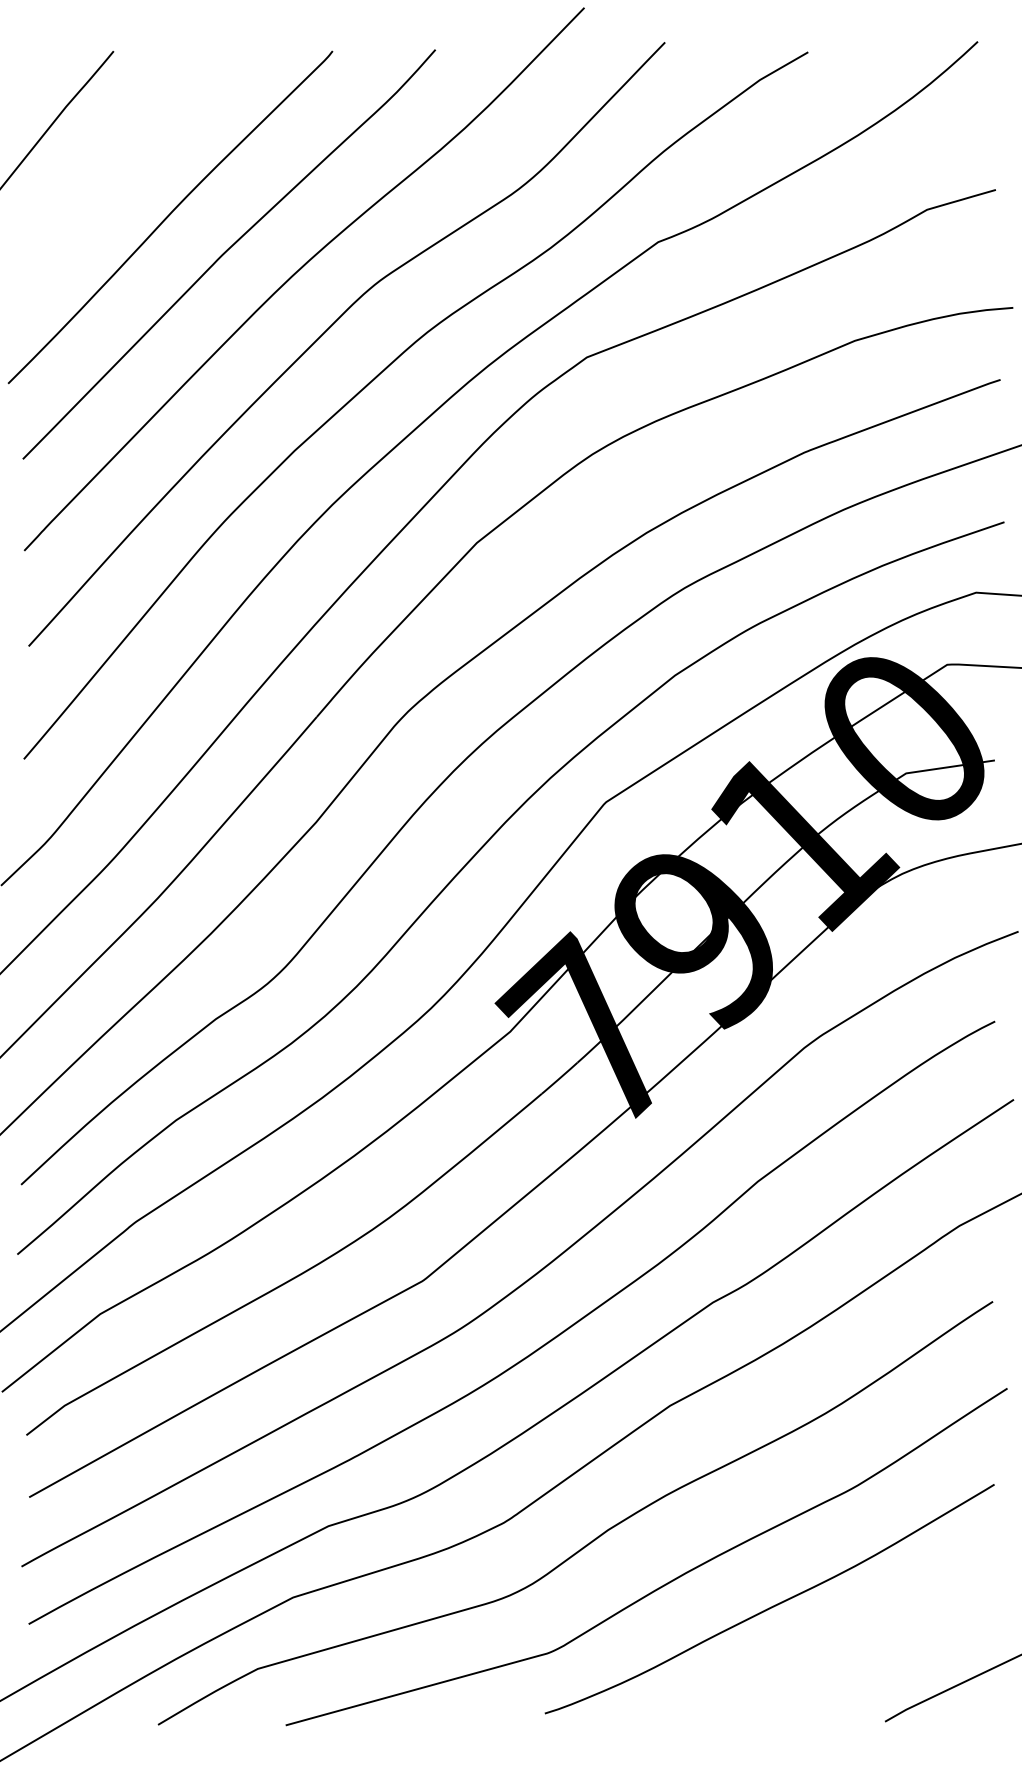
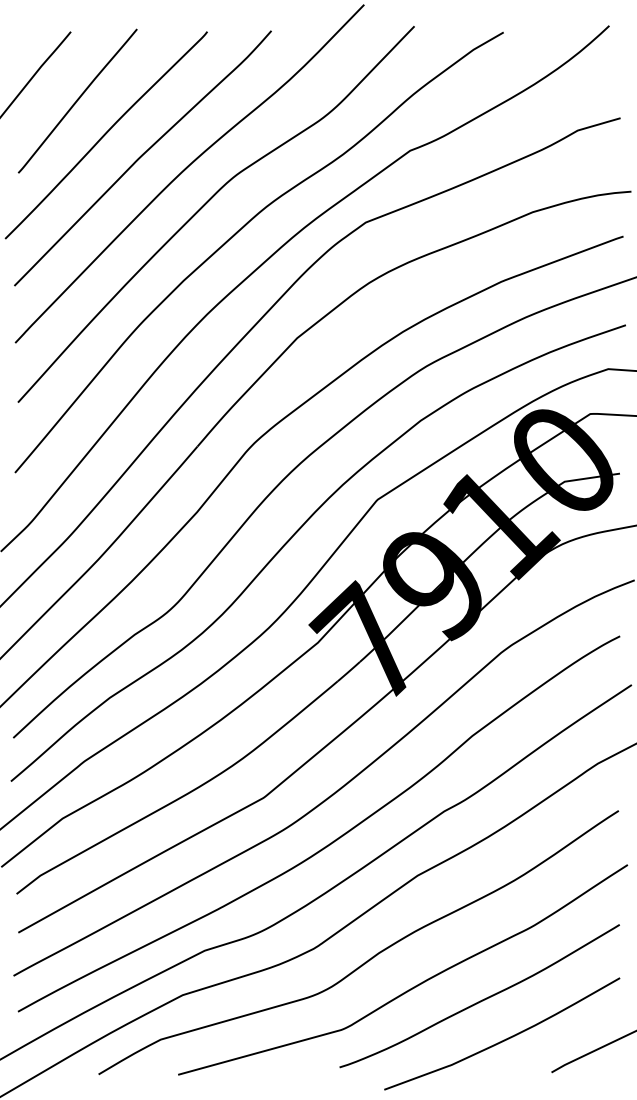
curve: (124, 161) -> (77, 100), added
curve: (807, 1668) -> (503, 1039), added

